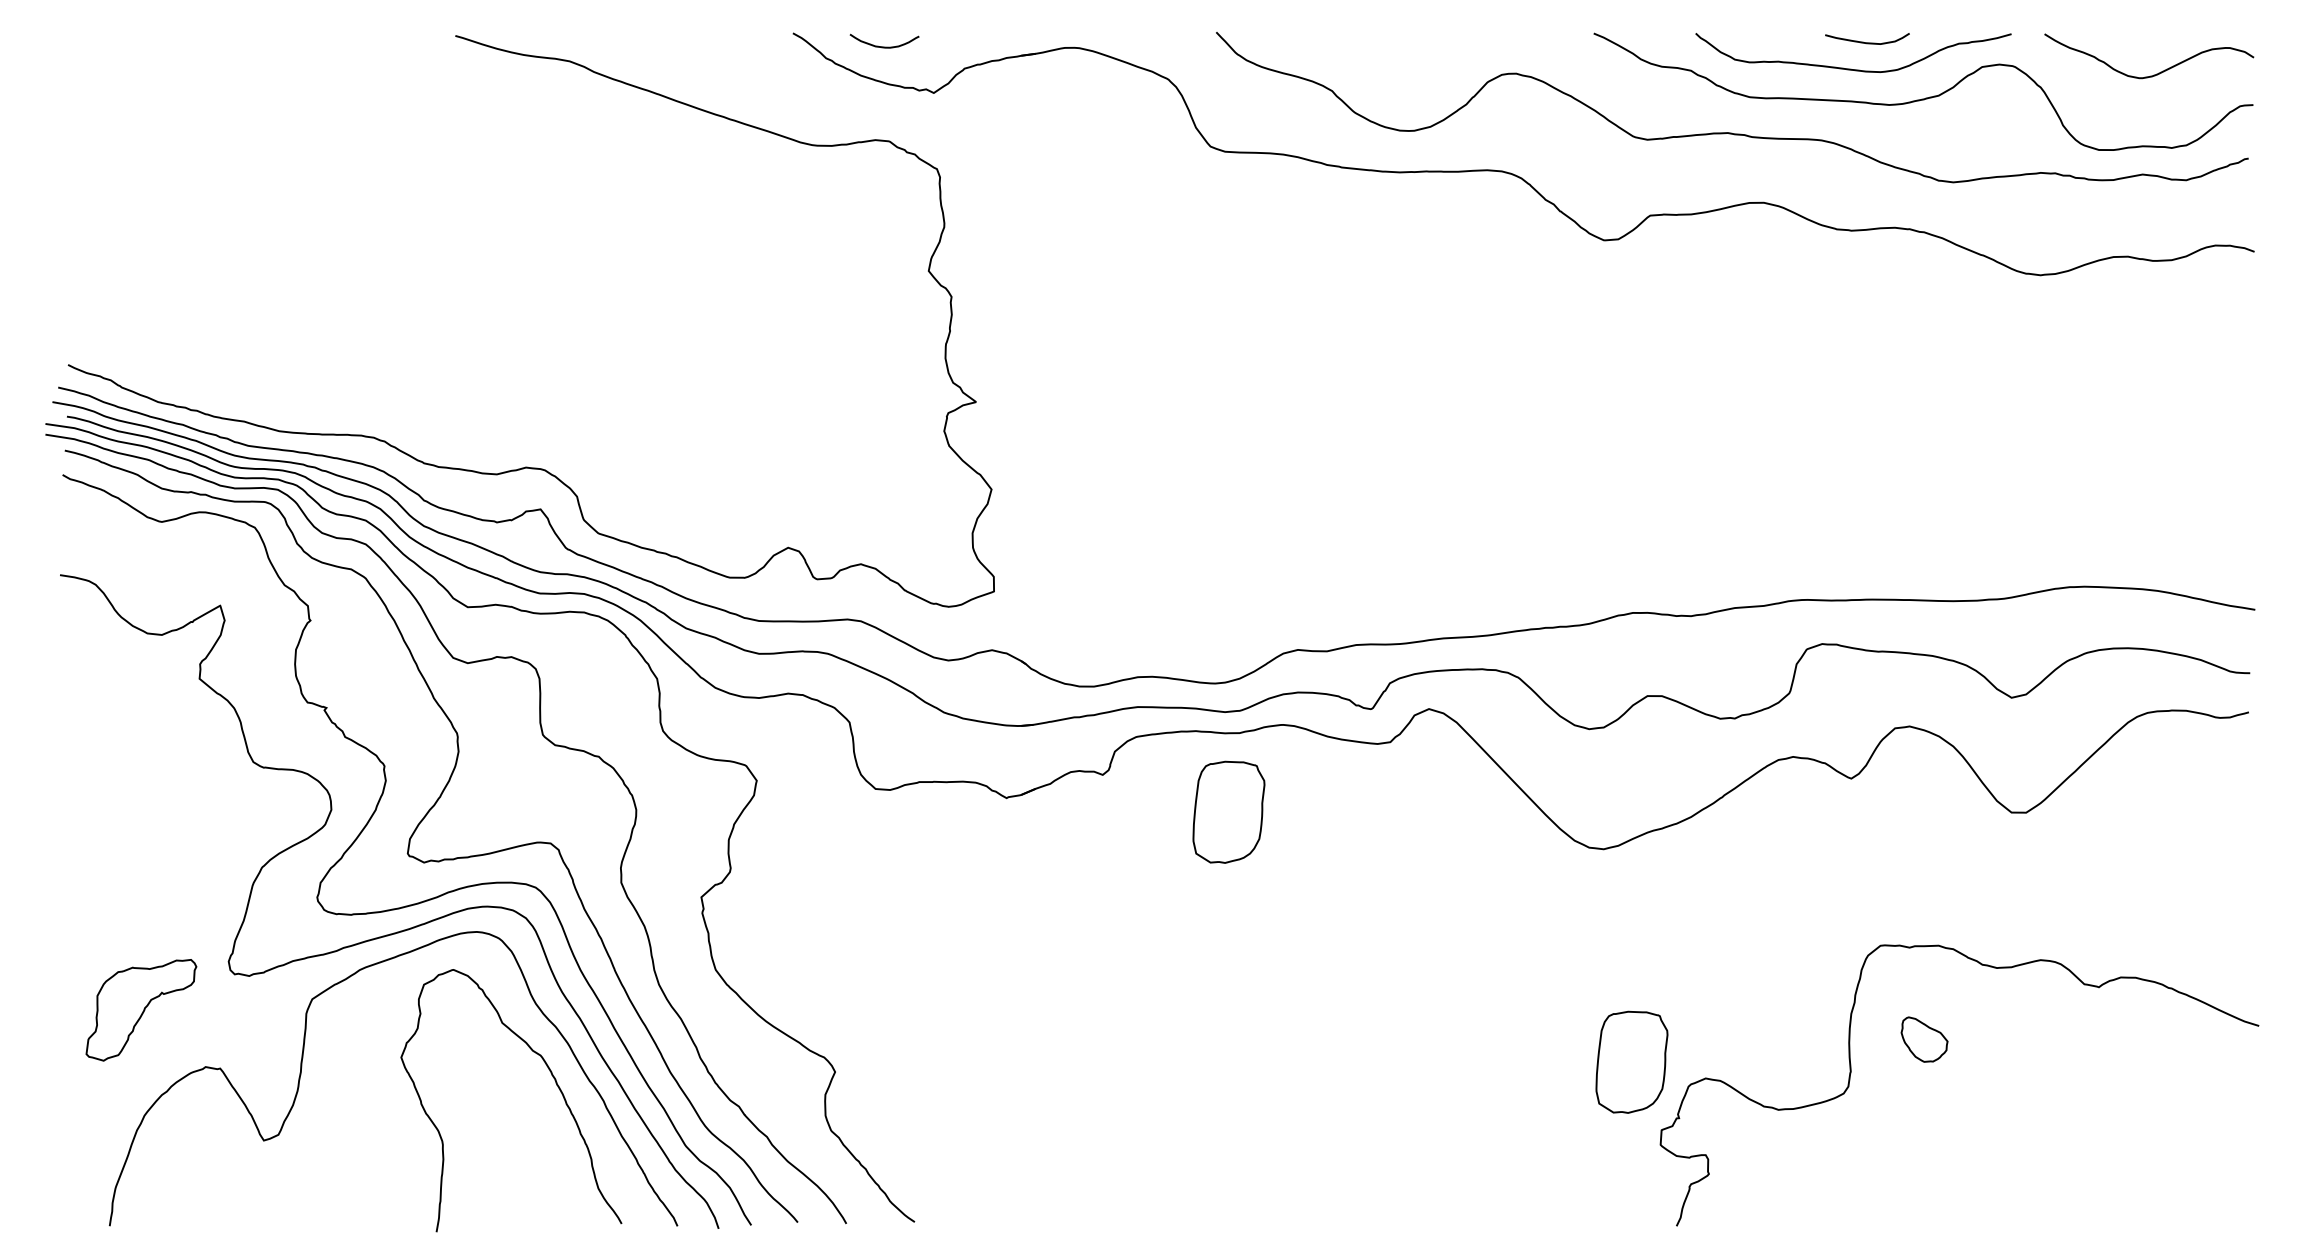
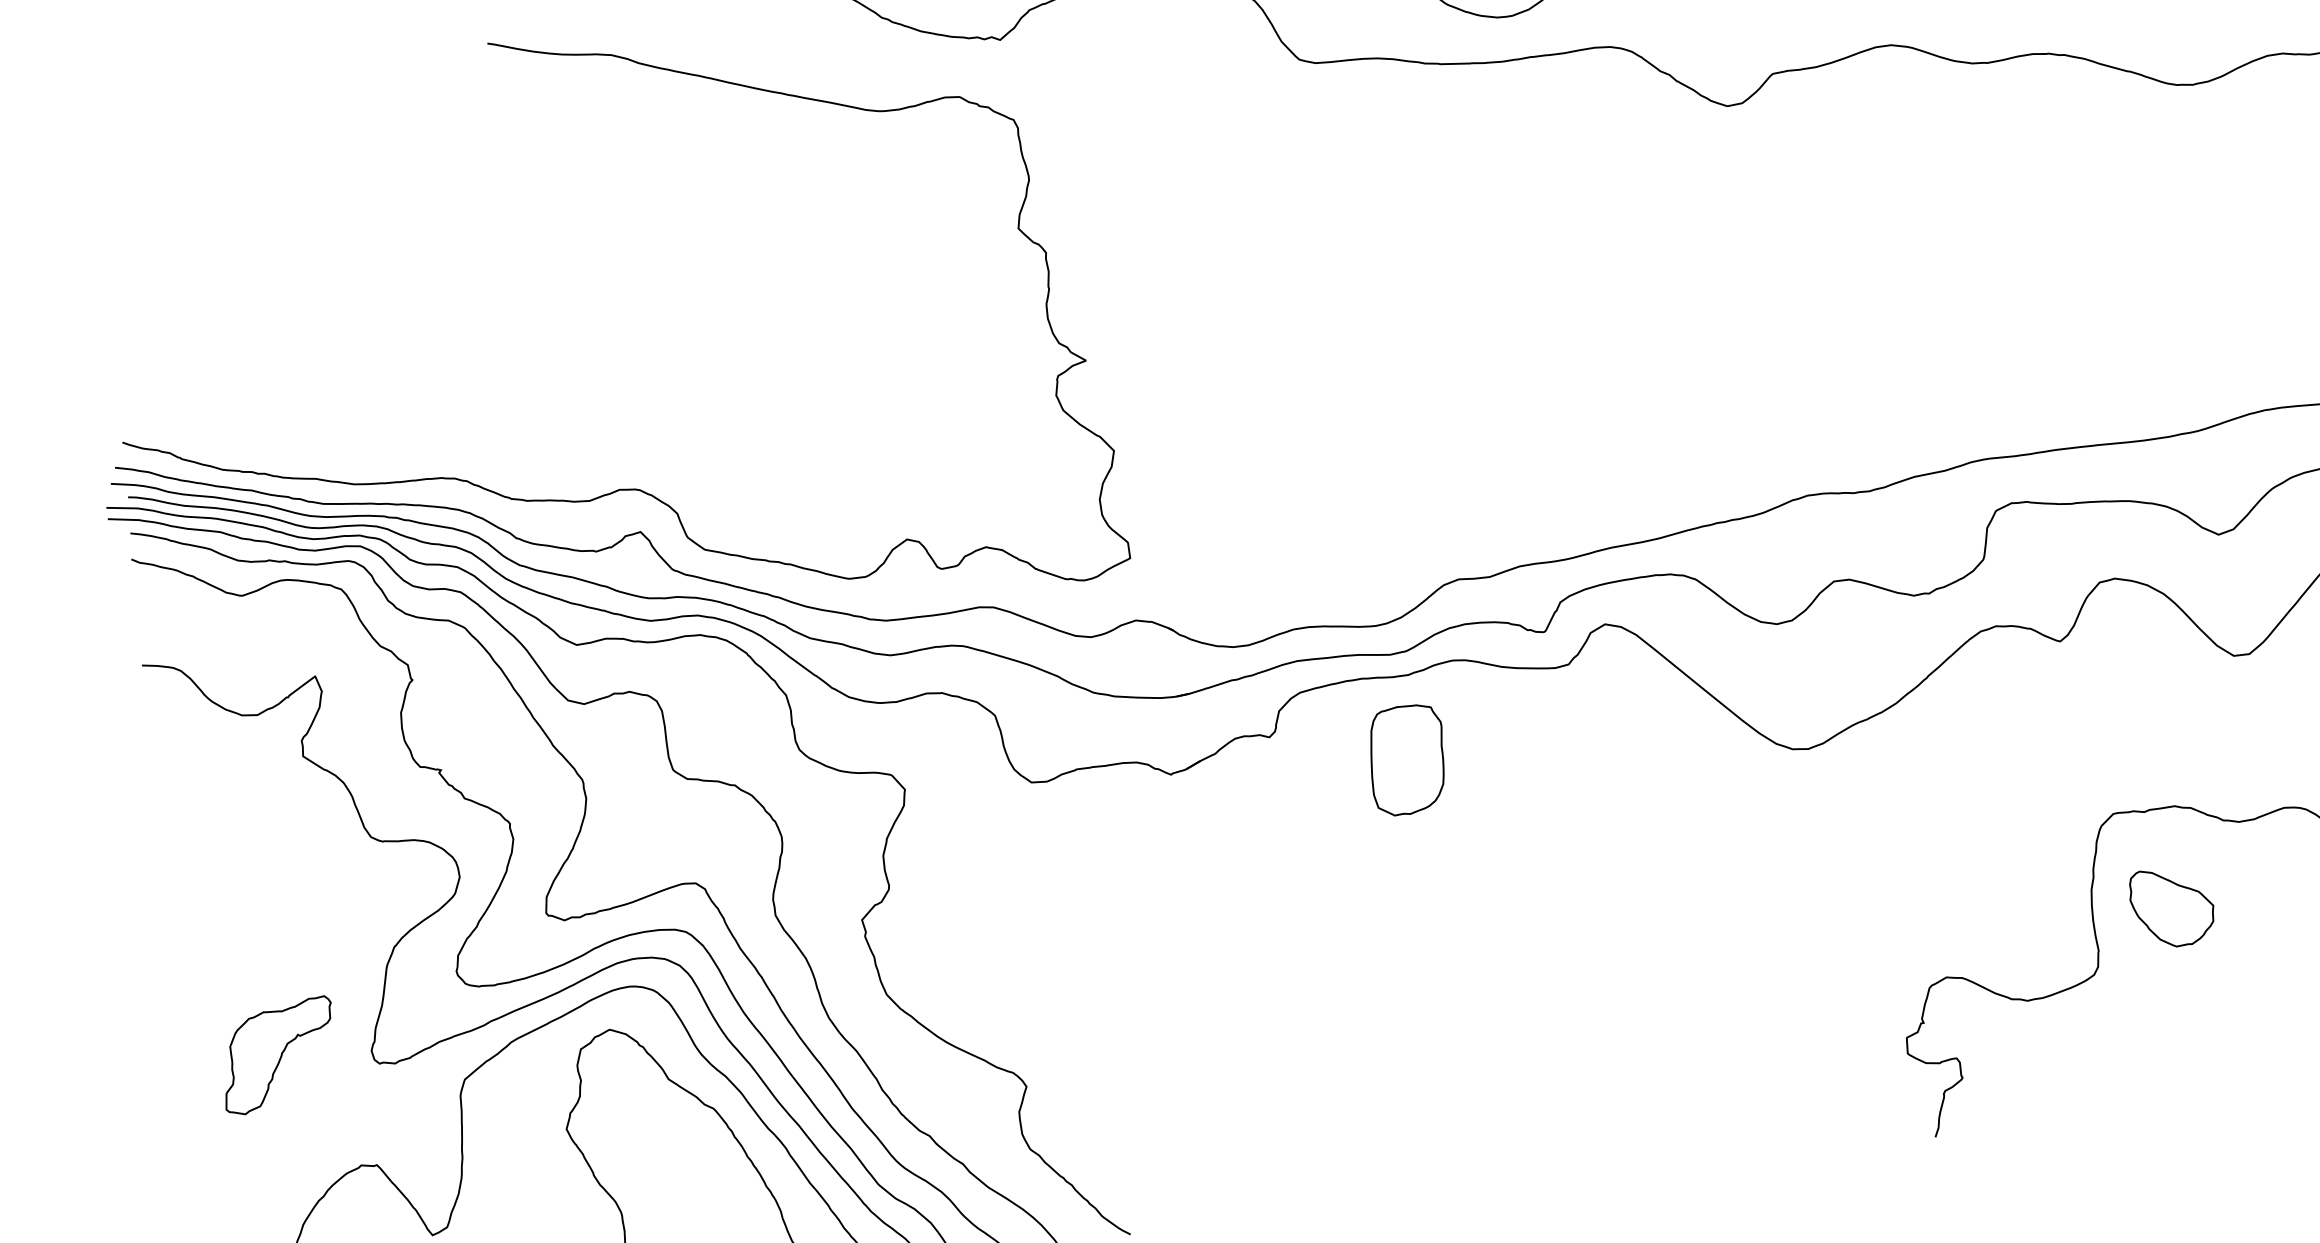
part: (141, 1010) -> (278, 1056), moved
part: (1924, 1039) -> (2172, 907), size x1.67
part: (1631, 1061) -> (1865, 969), removed

